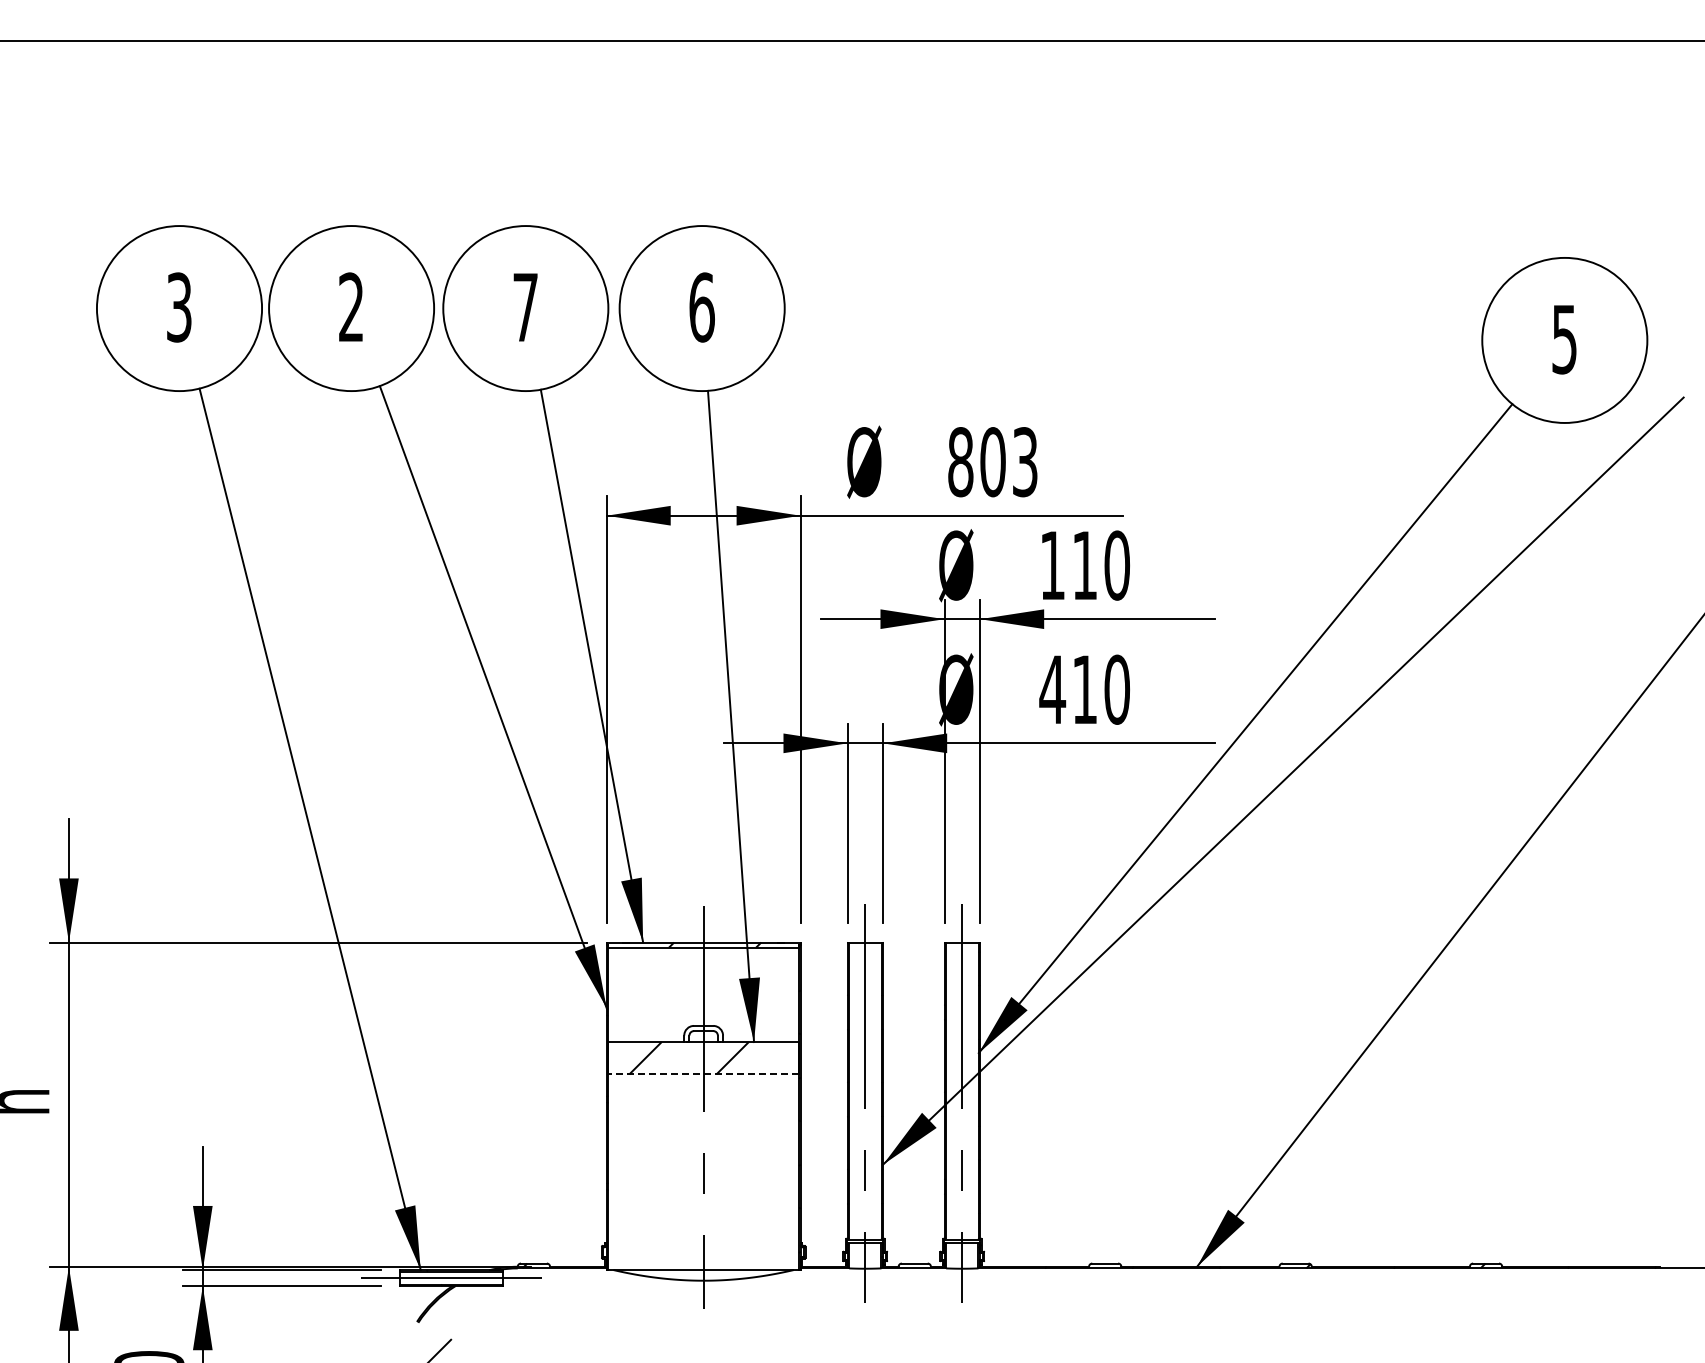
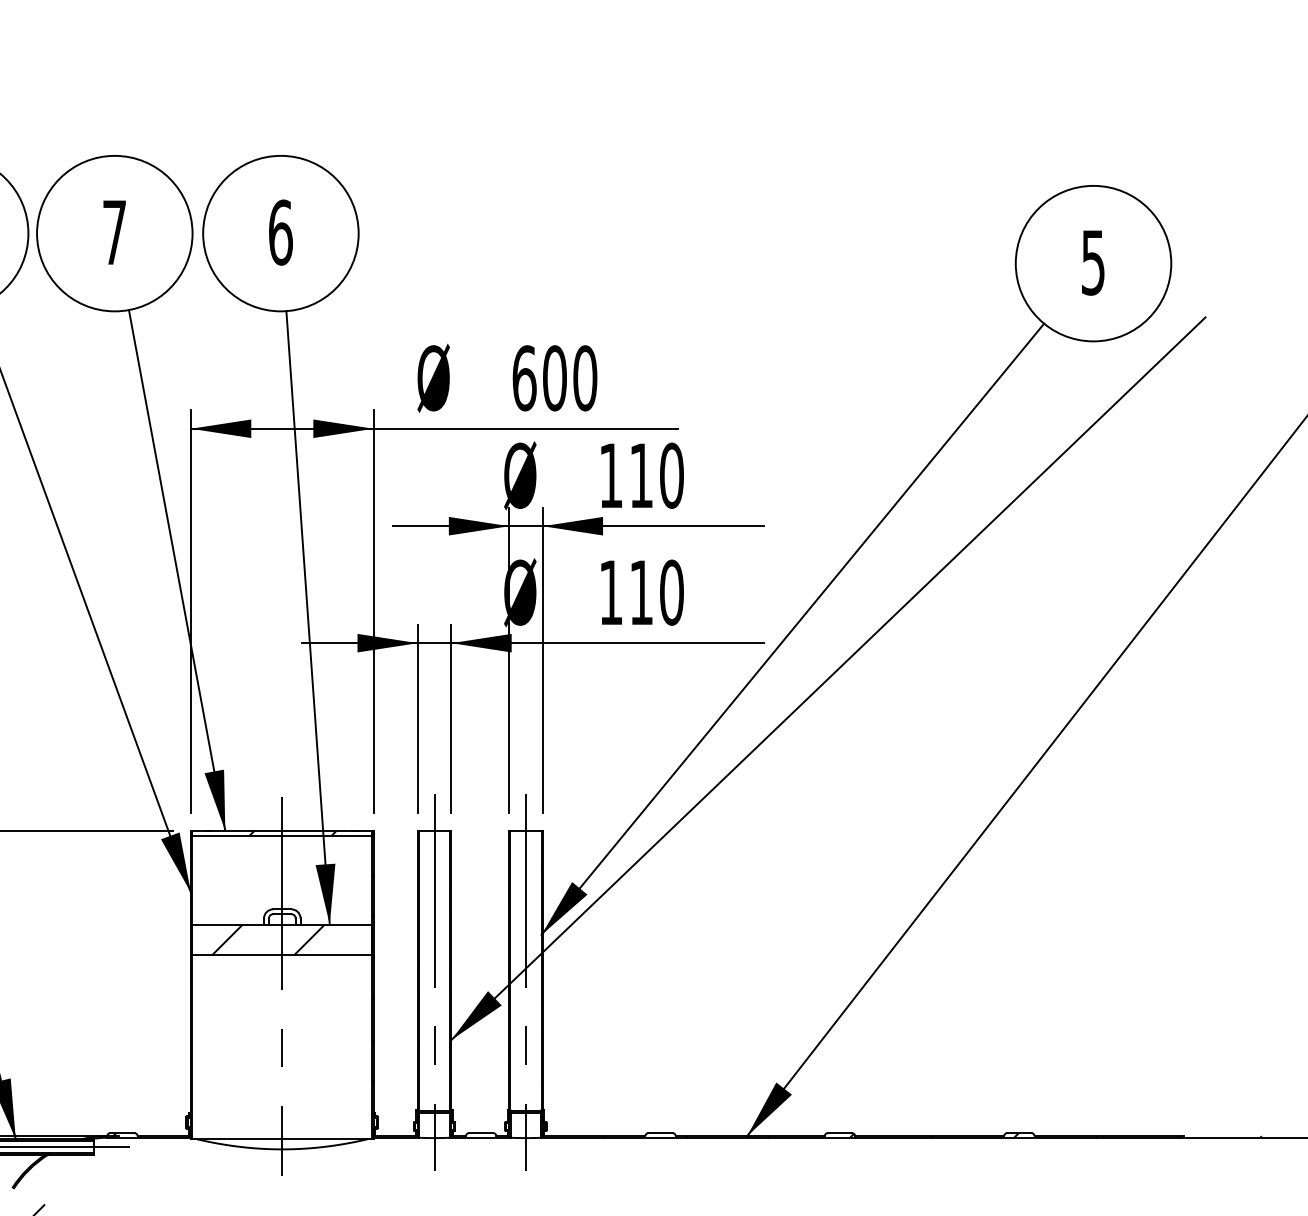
text: (993, 462) -> (555, 378), 803 -> 600
text: (1052, 689) -> (610, 592), 410 -> 110
line: (703, 1074) -> (282, 955), dashed -> solid

